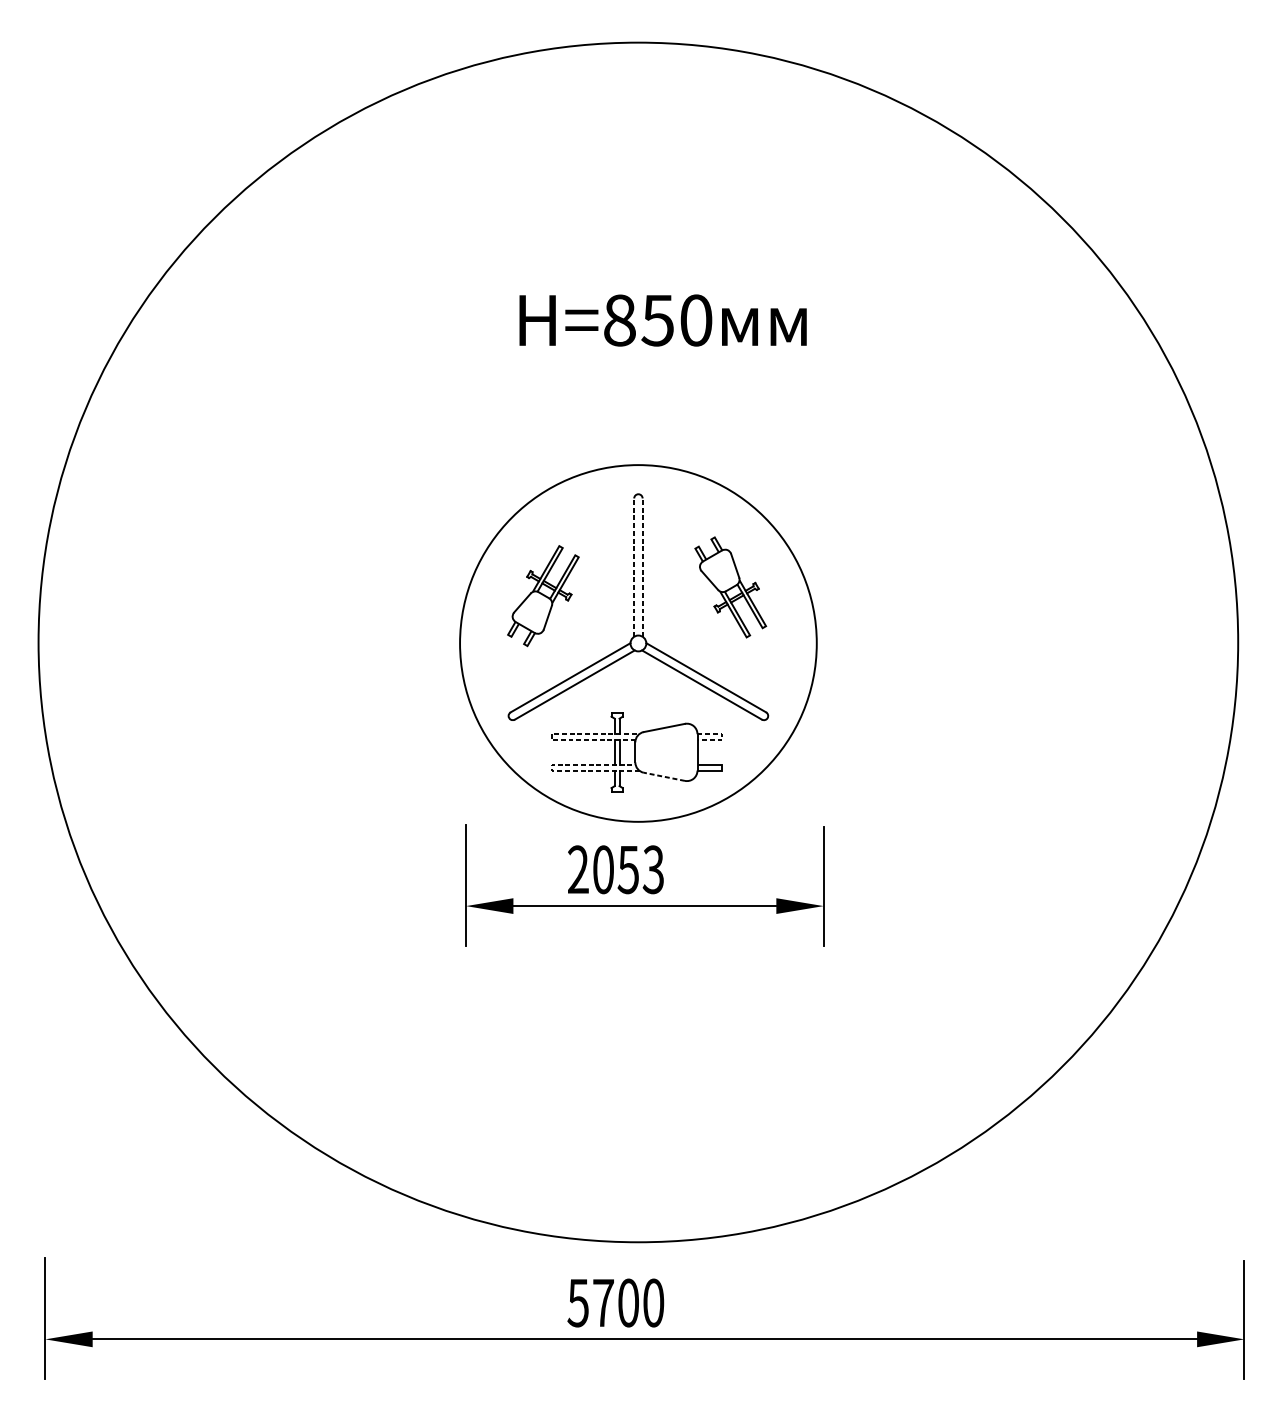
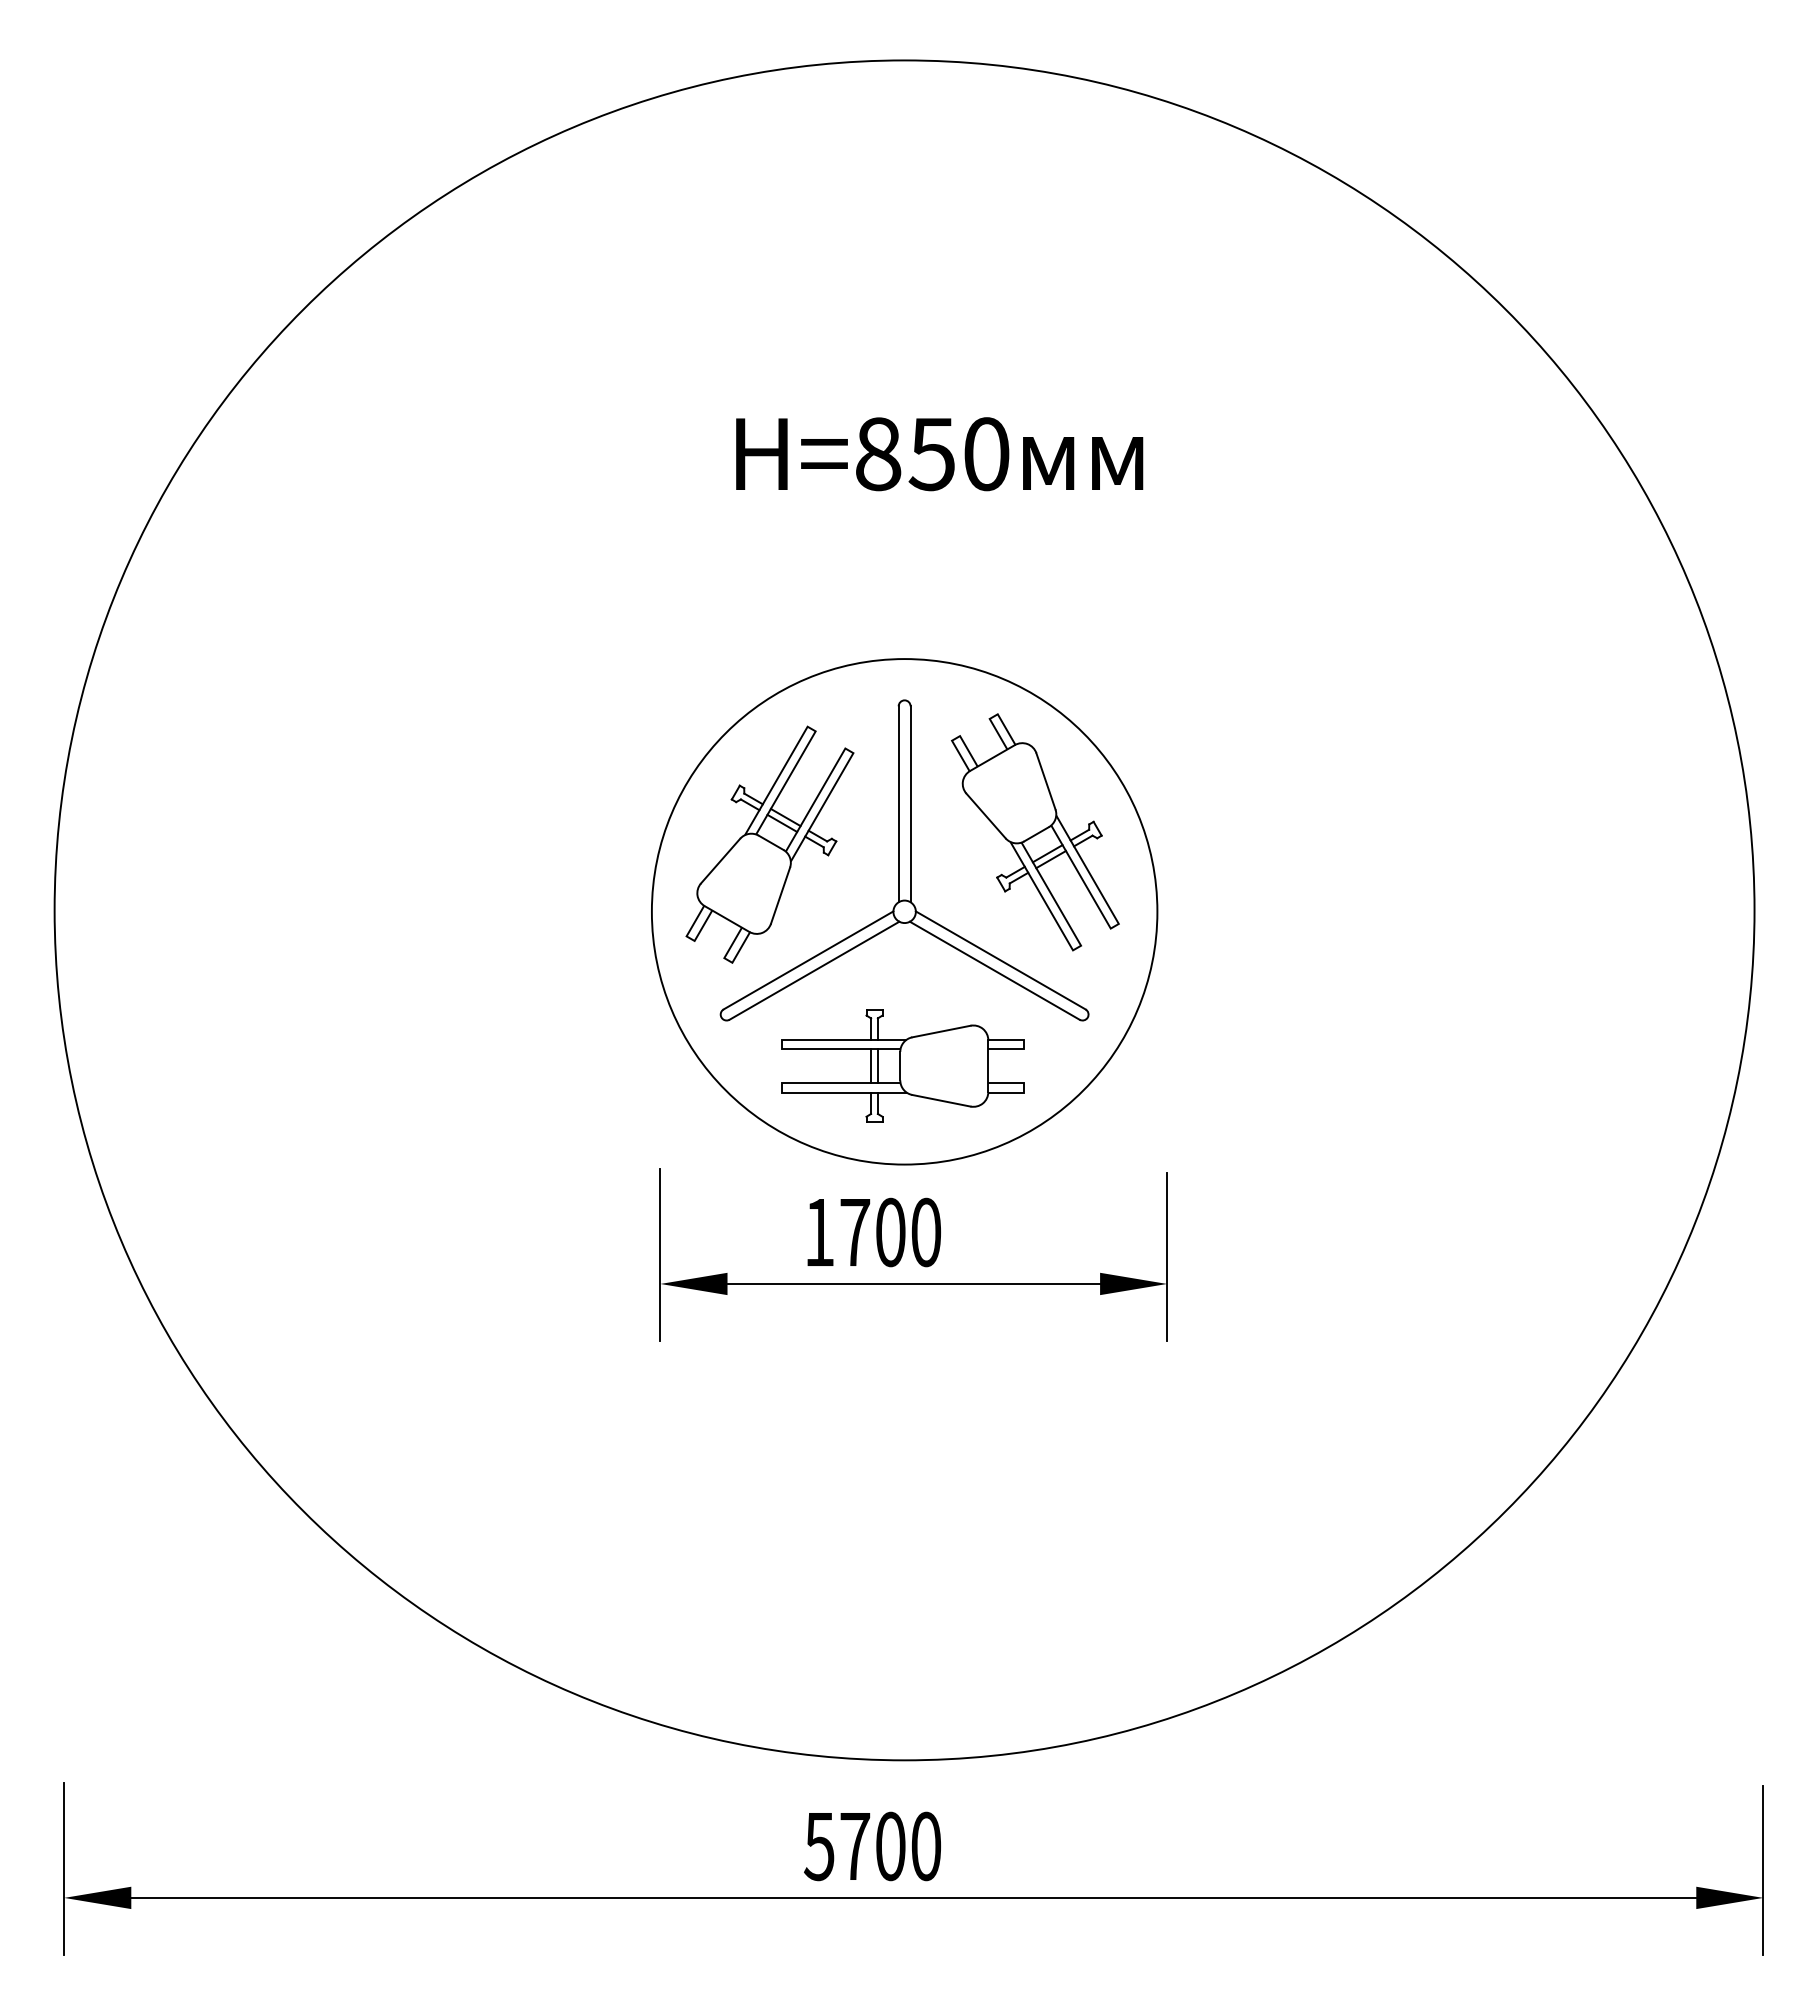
line: (634, 567) -> (898, 804), dashed -> solid
line: (642, 567) -> (910, 804), dashed -> solid
part: (730, 587) -> (1035, 832), size x1.67
part: (543, 595) -> (769, 844), size x1.67
line: (551, 734) -> (781, 1041), dashed -> solid
line: (722, 737) -> (1023, 1044), dashed -> solid
line: (551, 769) -> (781, 1090), dashed -> solid
line: (664, 776) -> (941, 1100), dashed -> solid
text: (615, 869) -> (872, 1232), 2053 -> 1700

